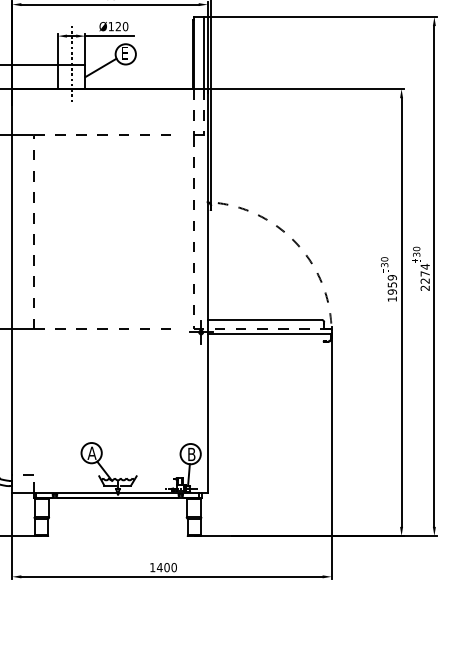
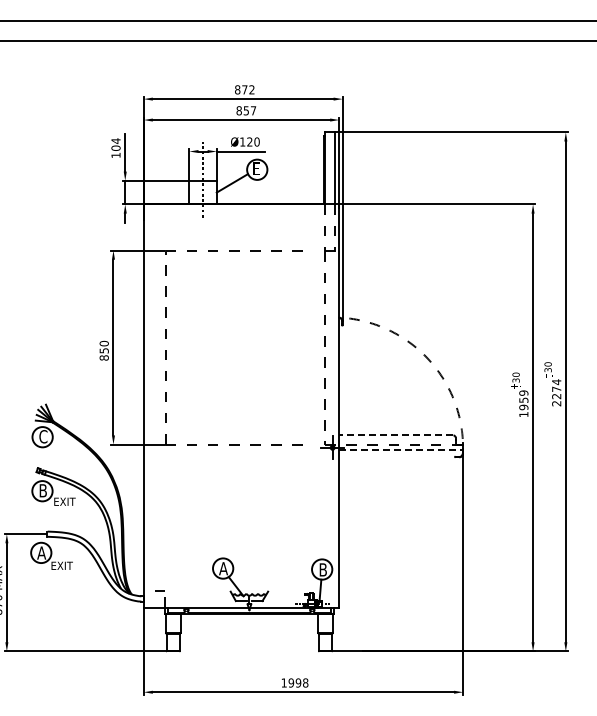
line: (264, 320) -> (395, 435), solid -> dashed
line: (269, 334) -> (400, 449), solid -> dashed
text: (167, 567) -> (298, 682), 1400 -> 1998

